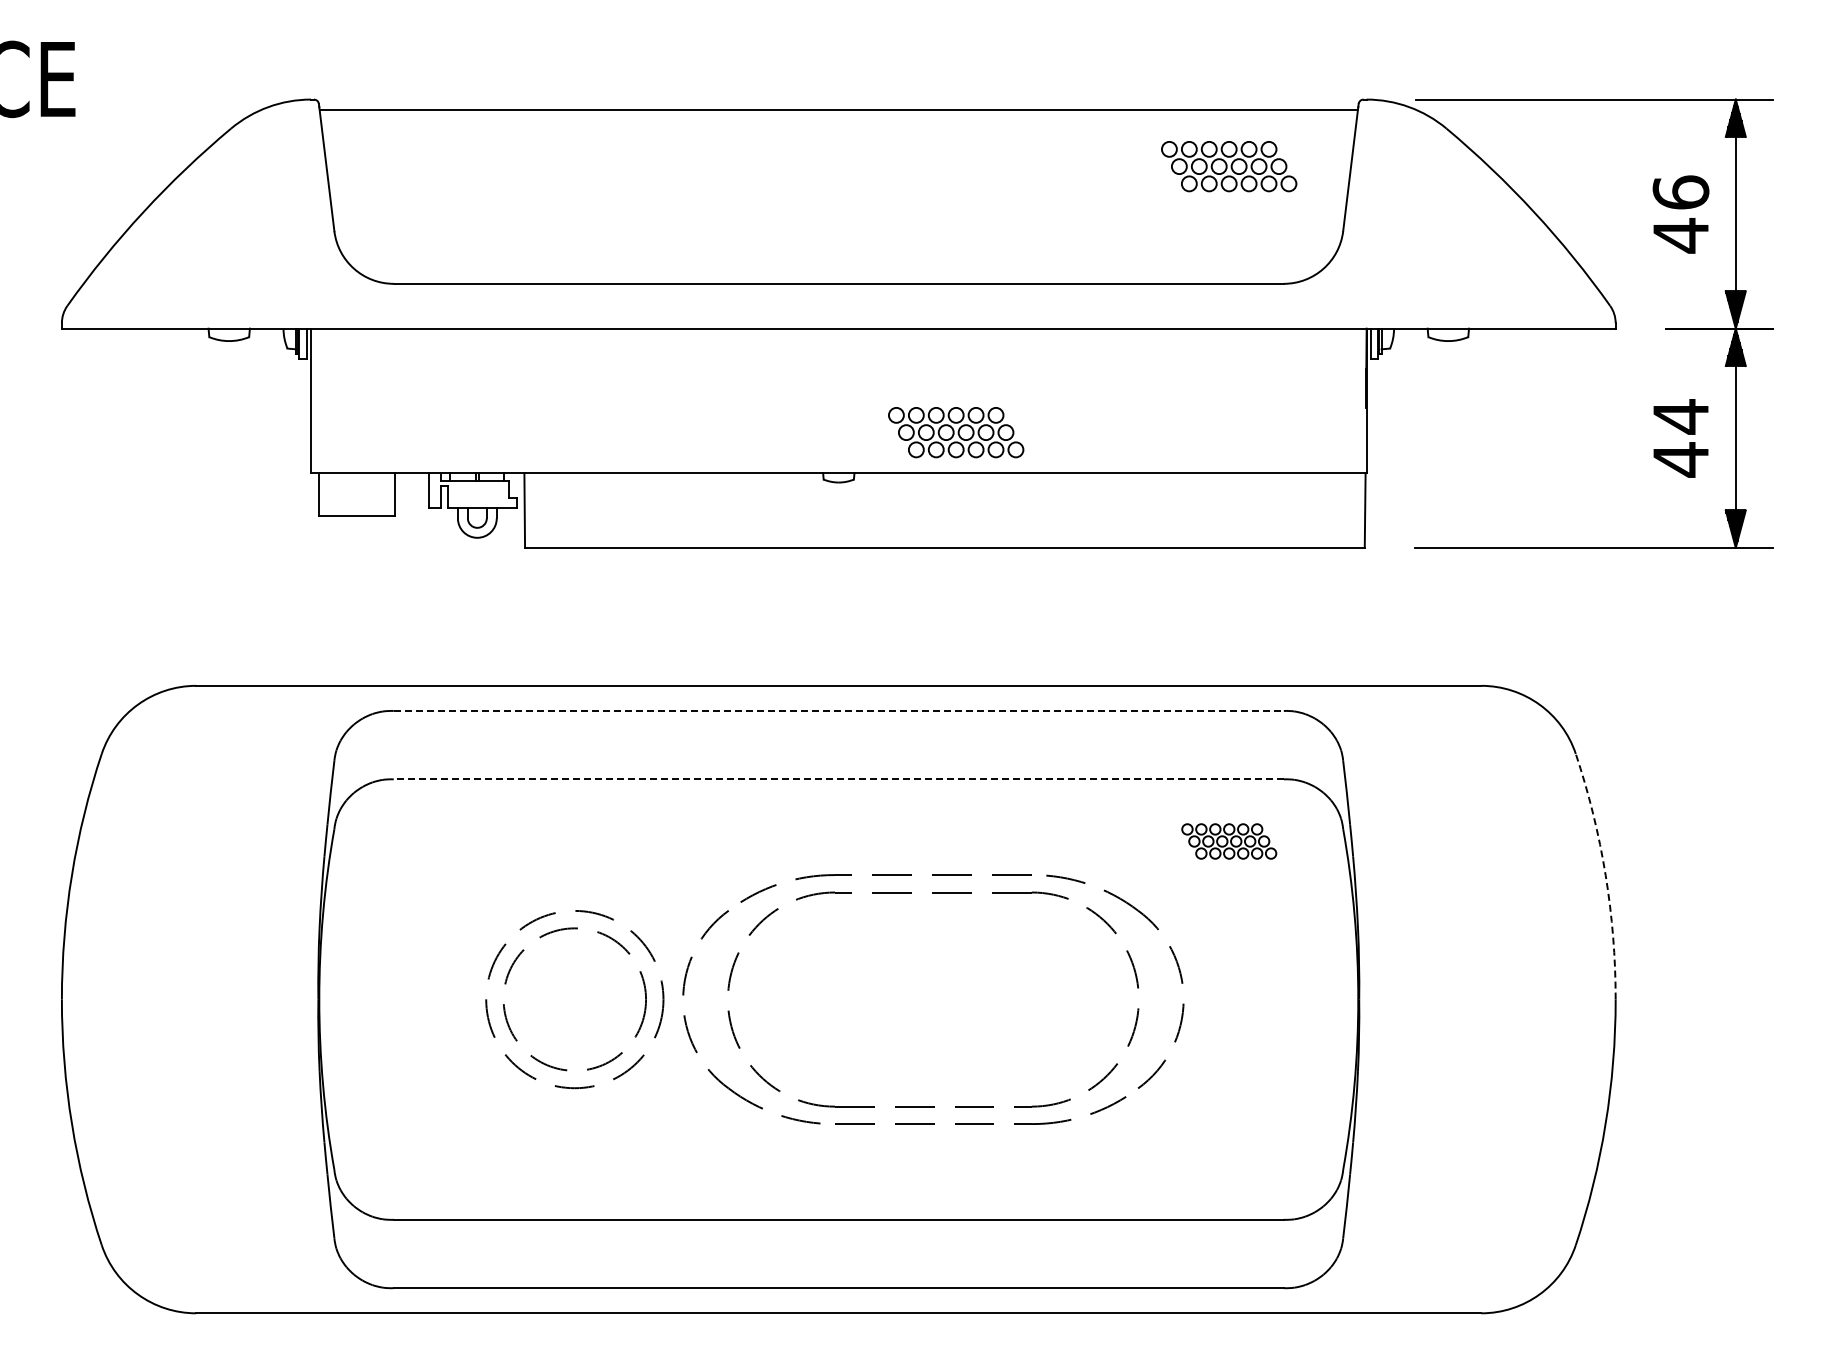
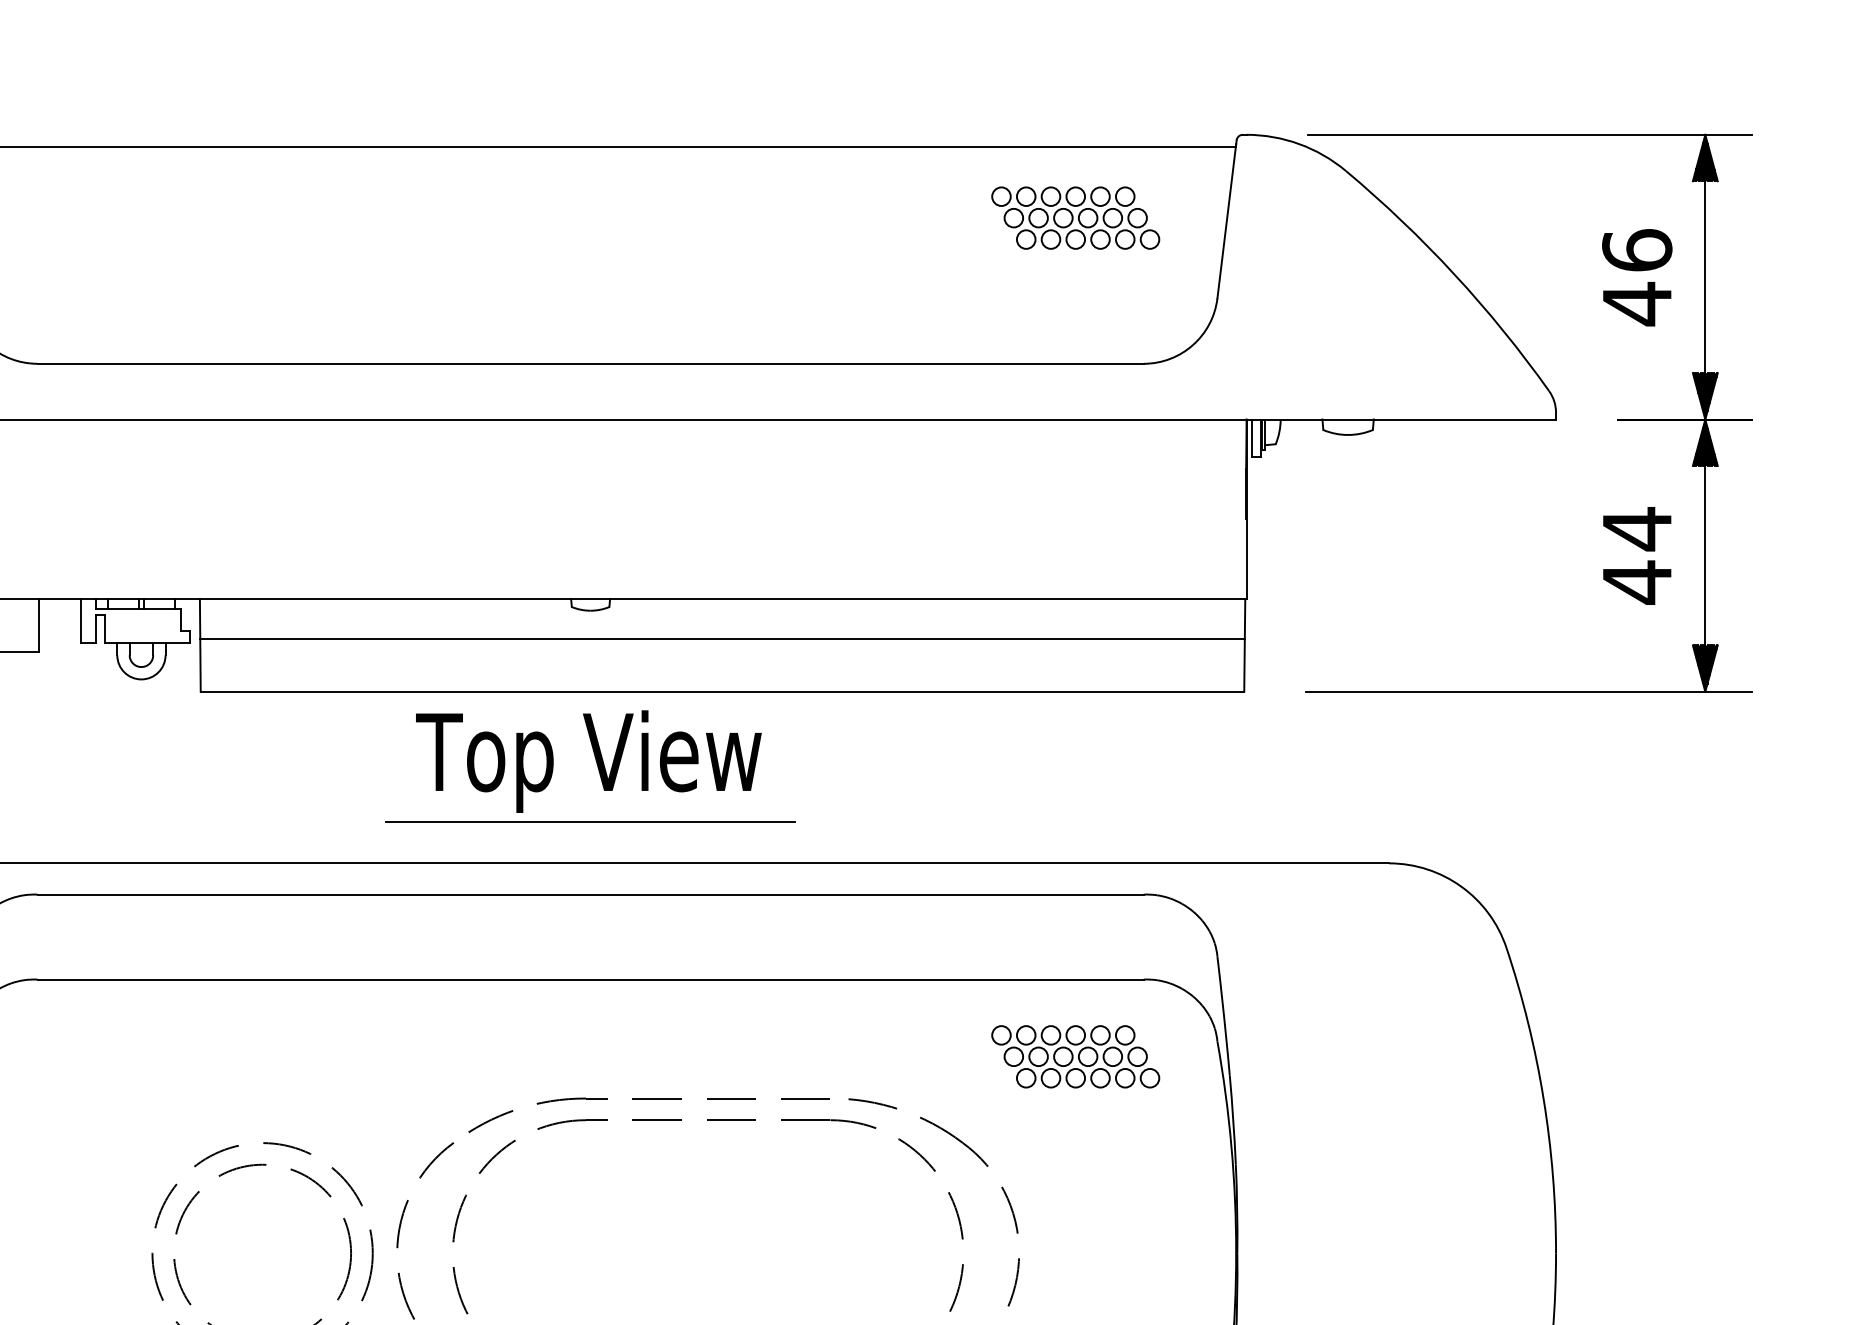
part: (956, 432) -> (736, 548), removed
line: (944, 505) -> (721, 639), added
part: (838, 607) -> (590, 766), added
line: (839, 711) -> (591, 895), dashed -> solid
line: (838, 779) -> (590, 979), dashed -> solid
part: (1229, 841) -> (1076, 1056), size x1.43
arc: (1605, 875) -> (1543, 1099), dashed -> solid

